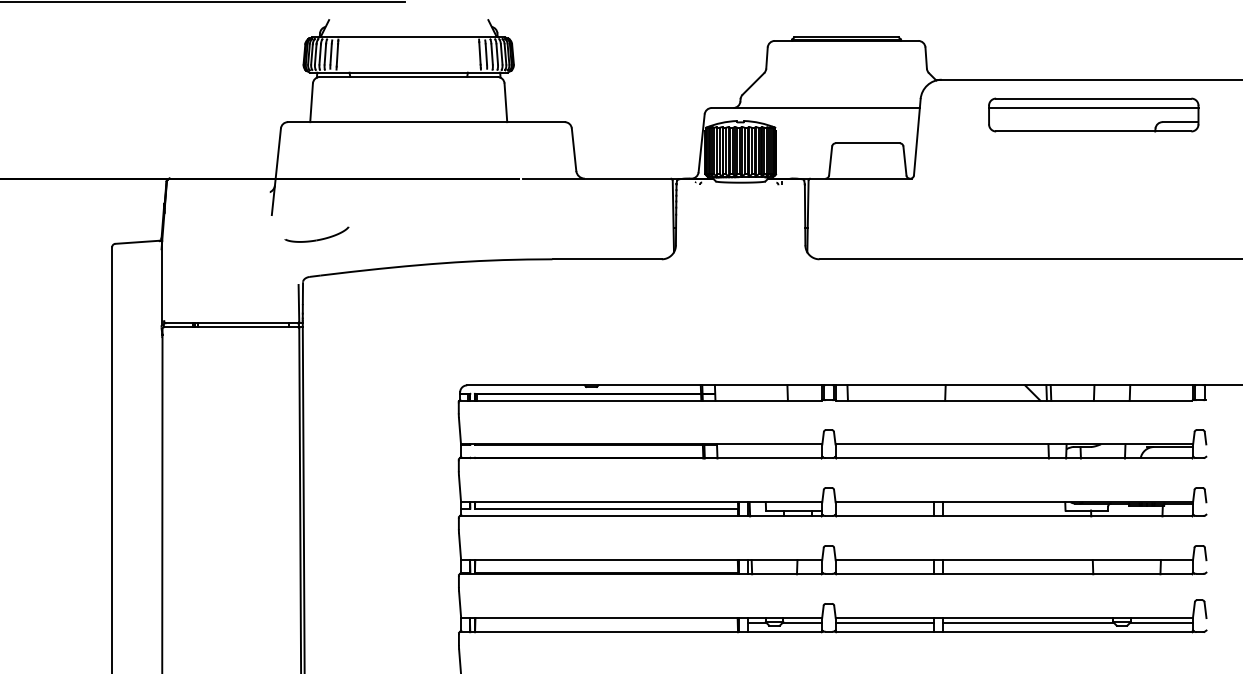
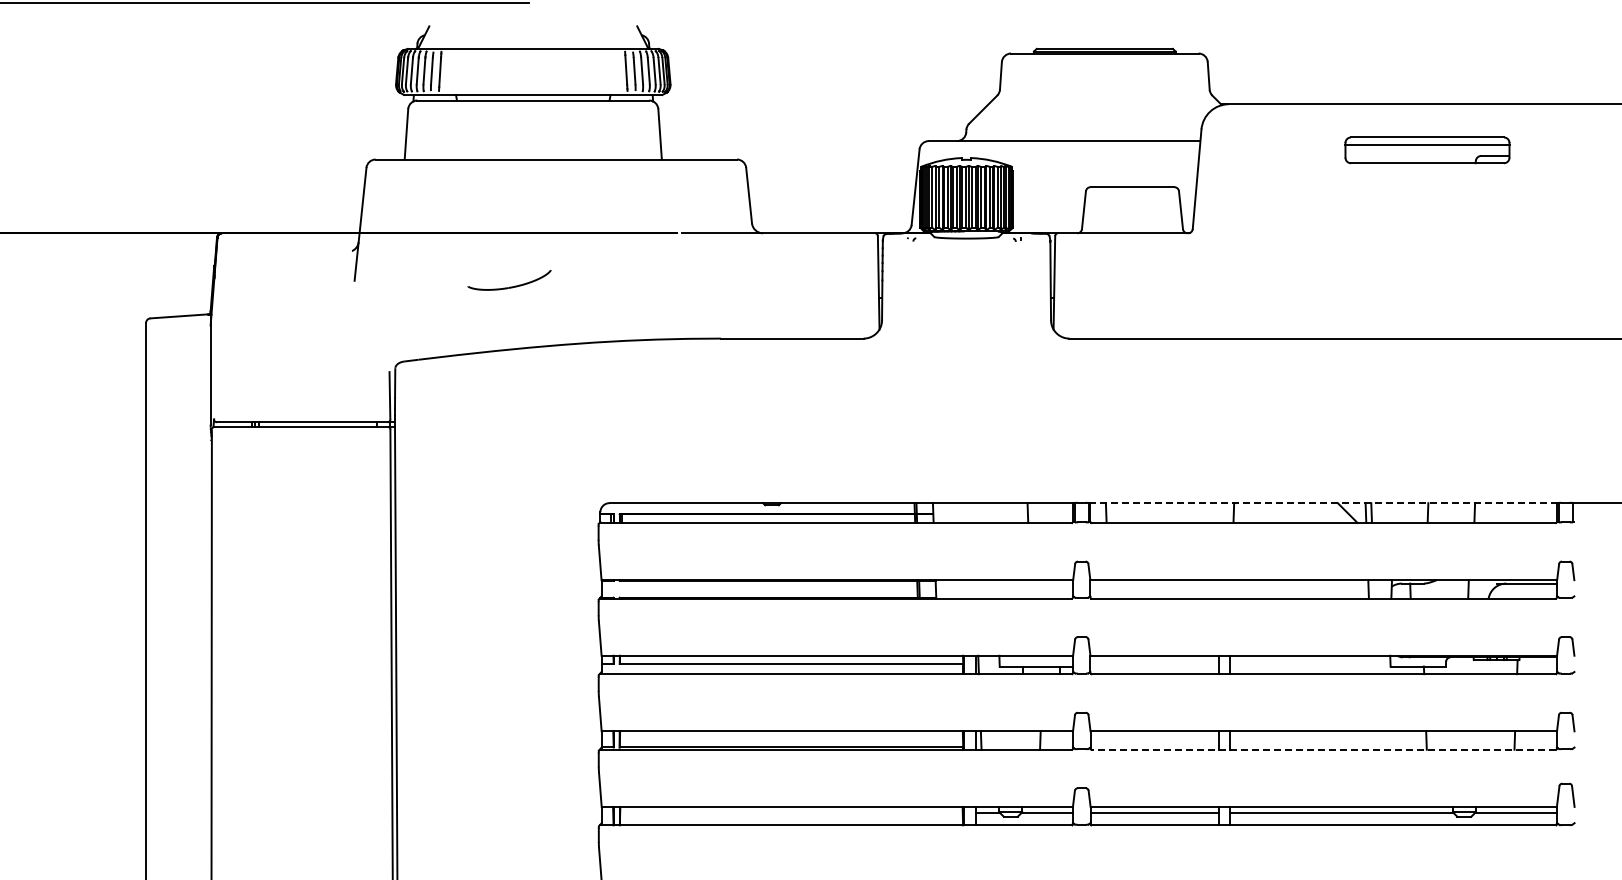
part: (1093, 115) -> (1427, 150), size x0.6
part: (317, 239) -> (510, 286), moved
line: (1014, 385) -> (1324, 503), solid -> dashed
line: (1014, 574) -> (1323, 749), solid -> dashed

